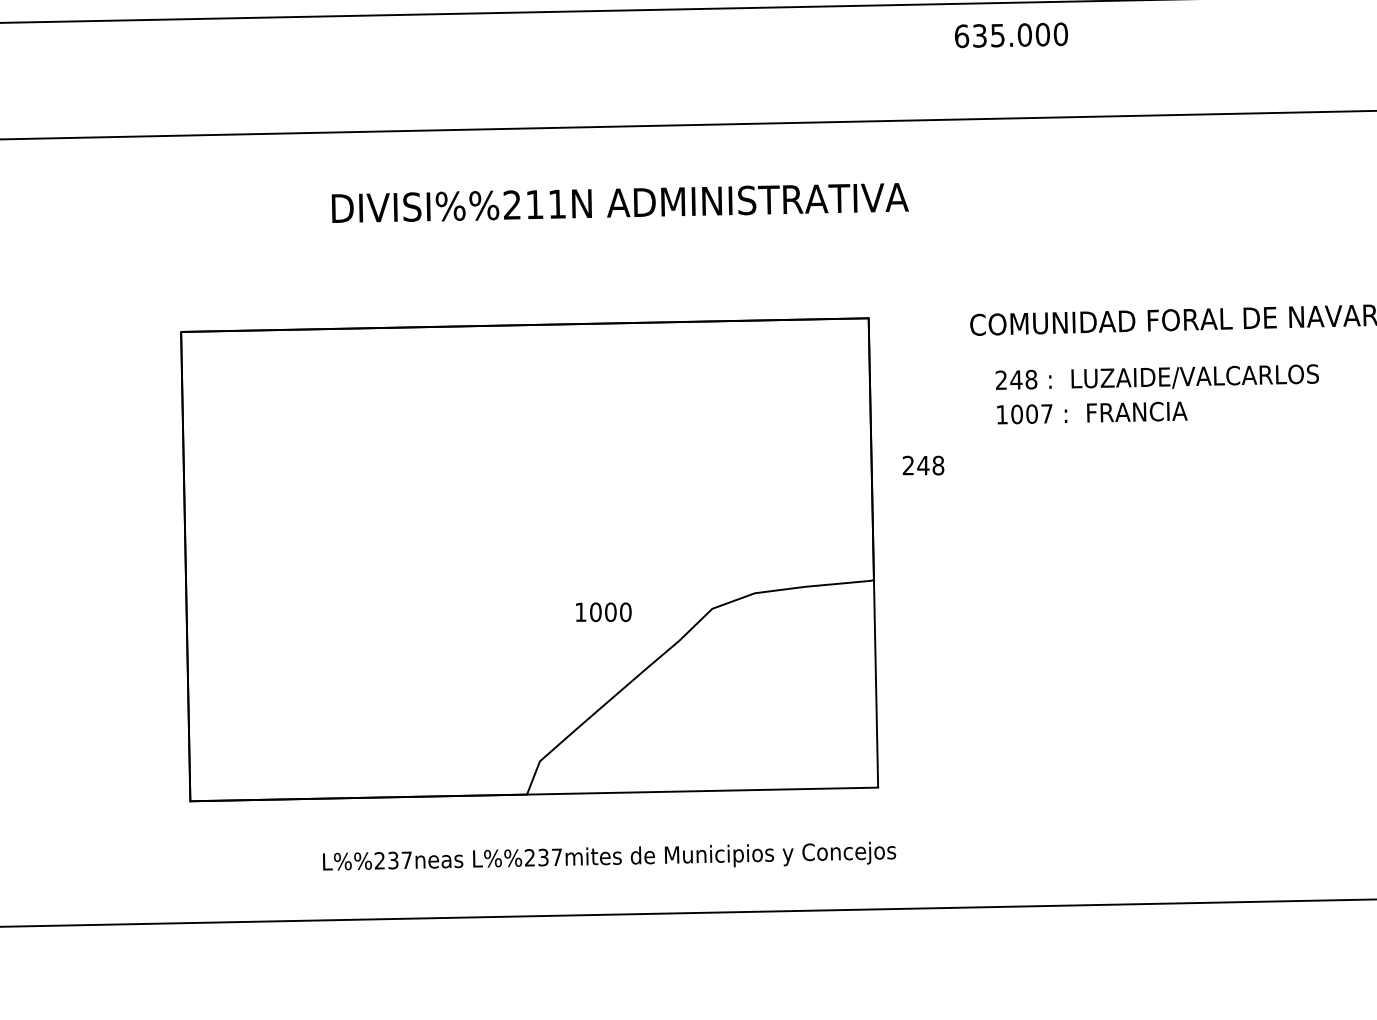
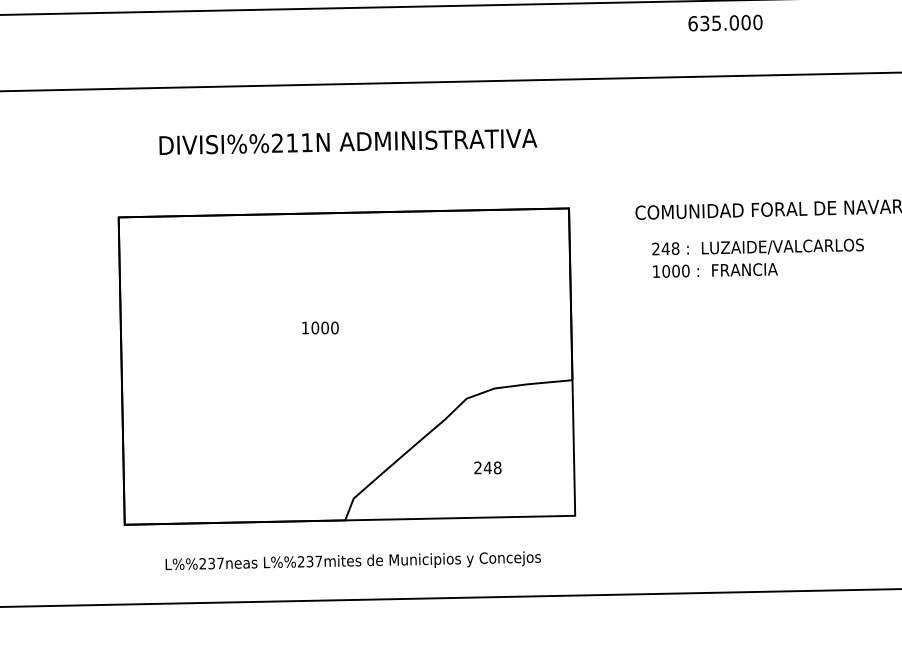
text: (1011, 34) -> (725, 22), moved
text: (620, 202) -> (348, 141), moved
text: (1046, 413) -> (685, 270), 1007 -> 1000
text: (922, 464) -> (487, 467), moved
text: (603, 611) -> (320, 327), moved
text: (608, 855) -> (352, 560), moved

